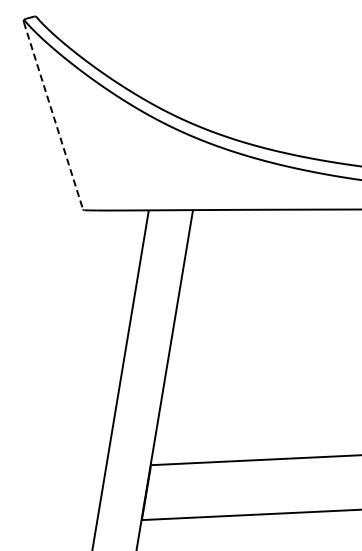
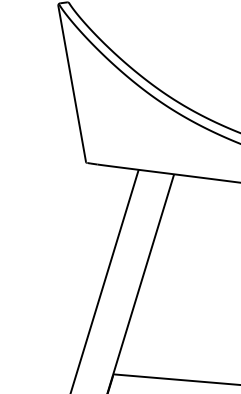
line: (53, 116) -> (72, 84), dashed -> solid

